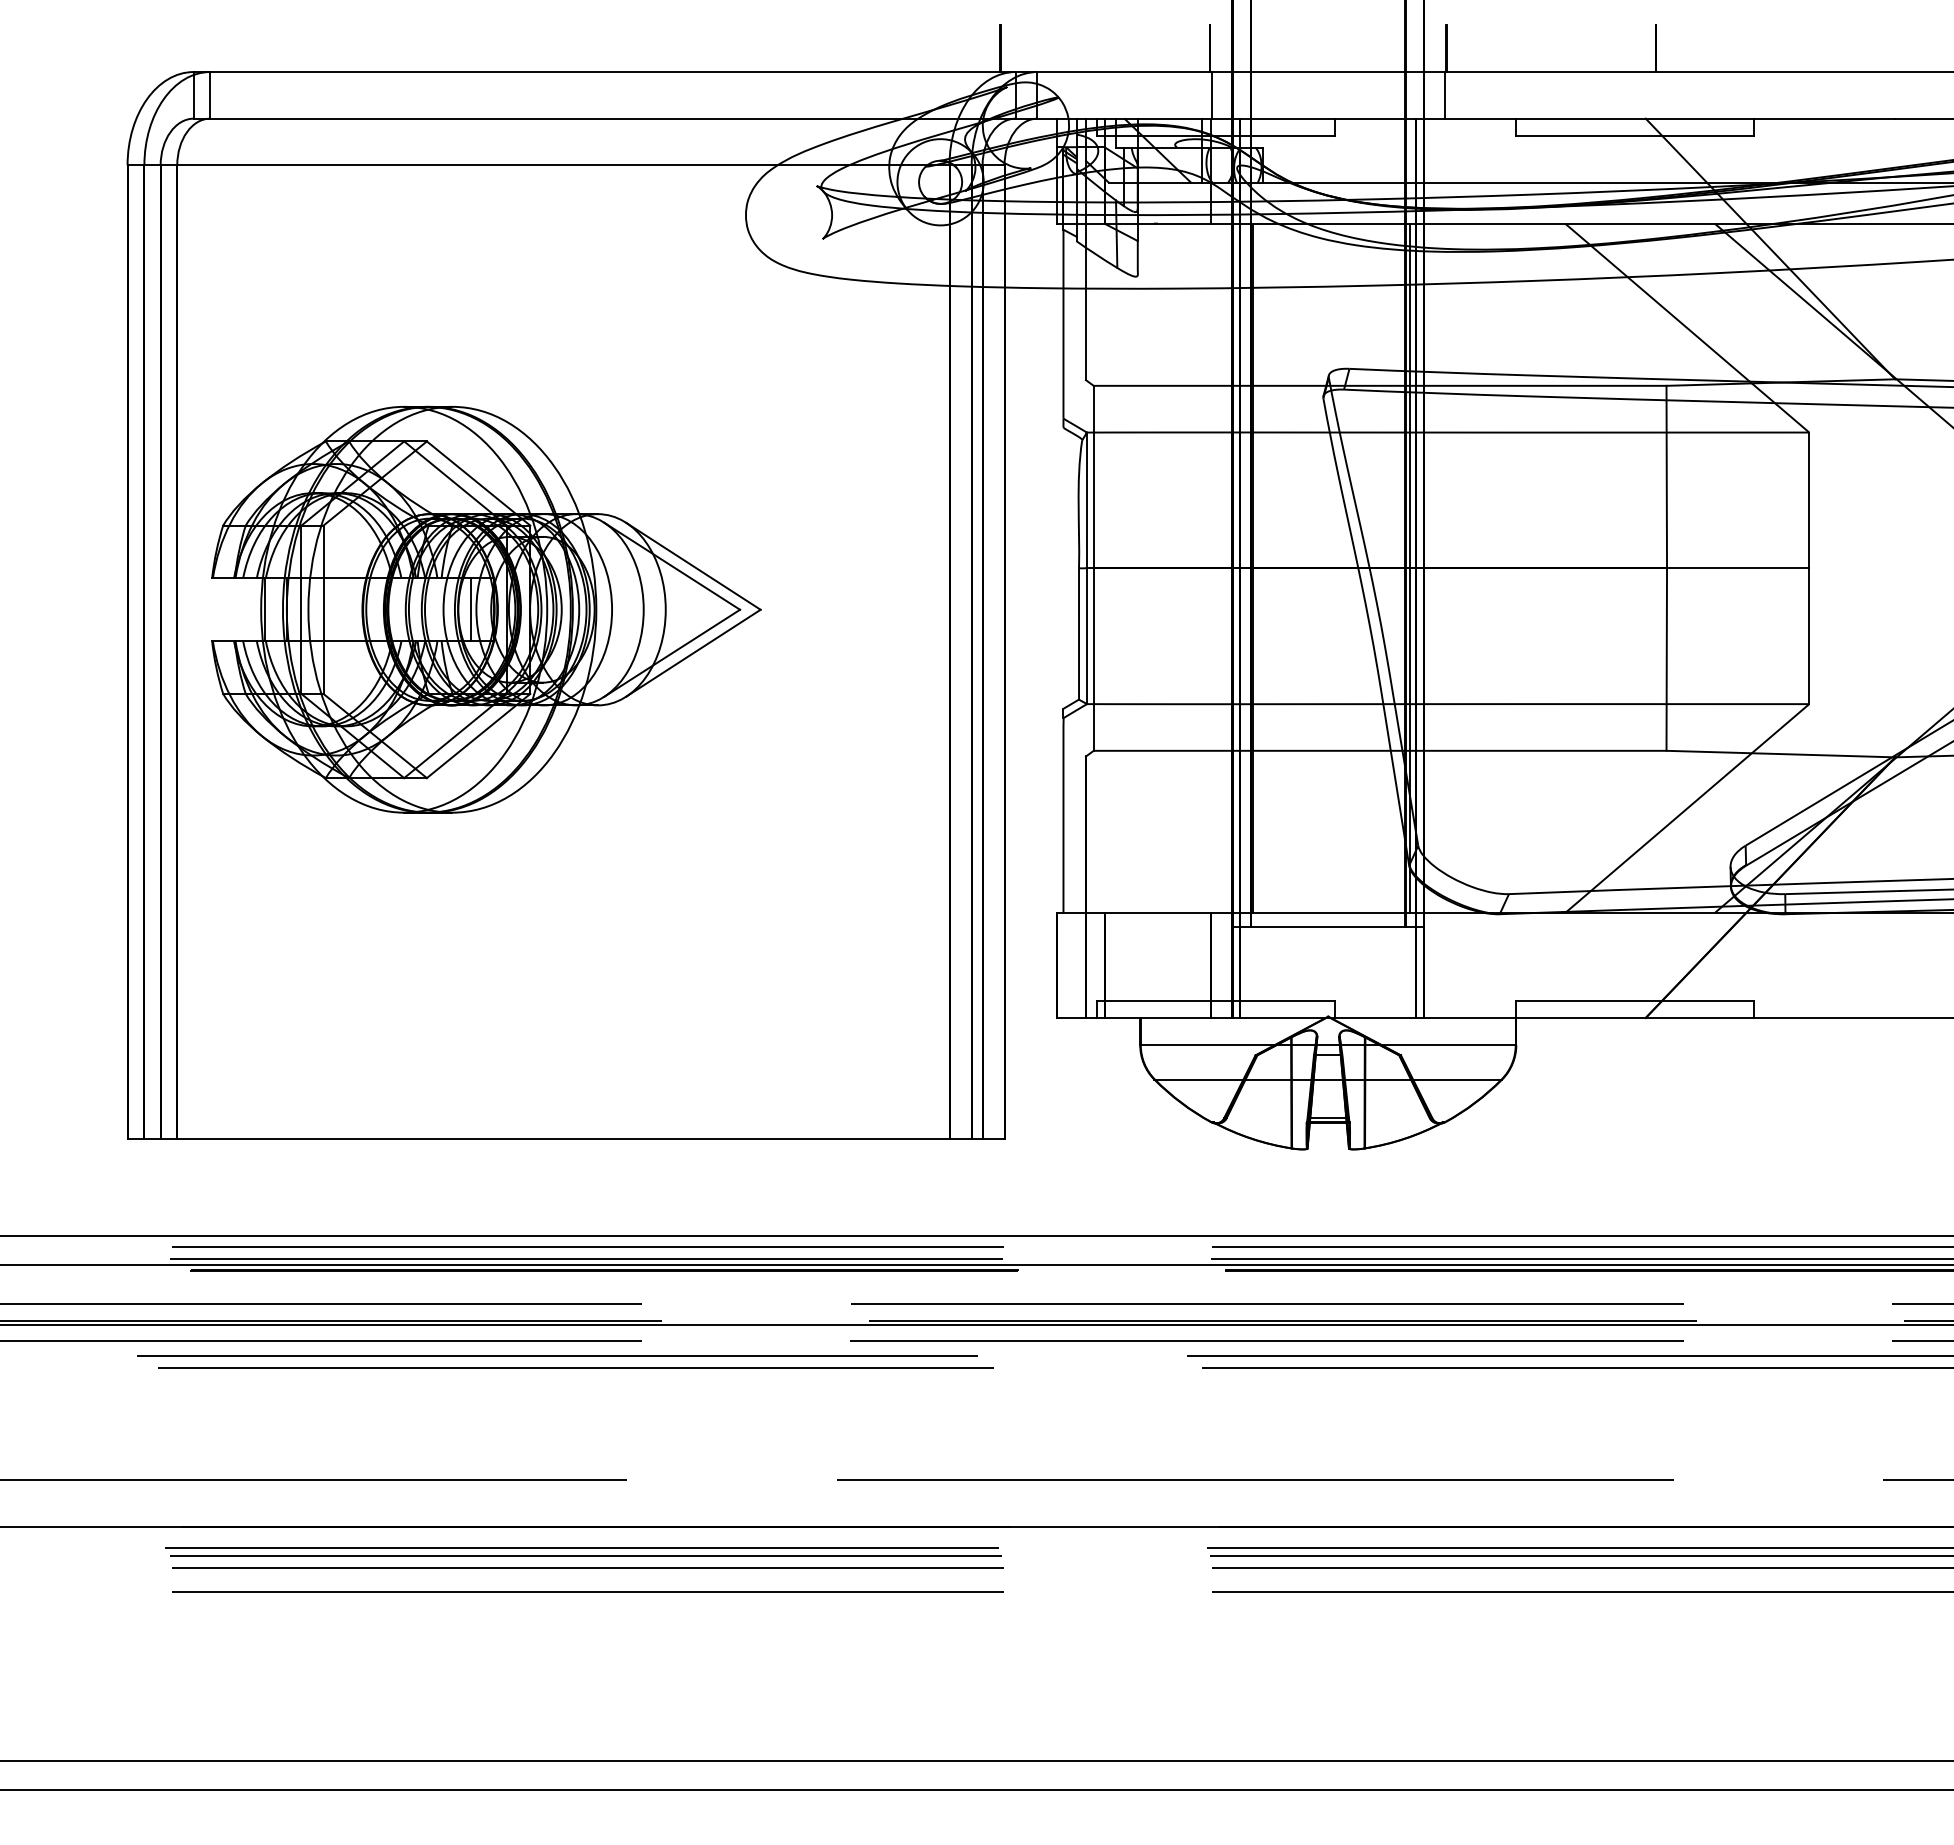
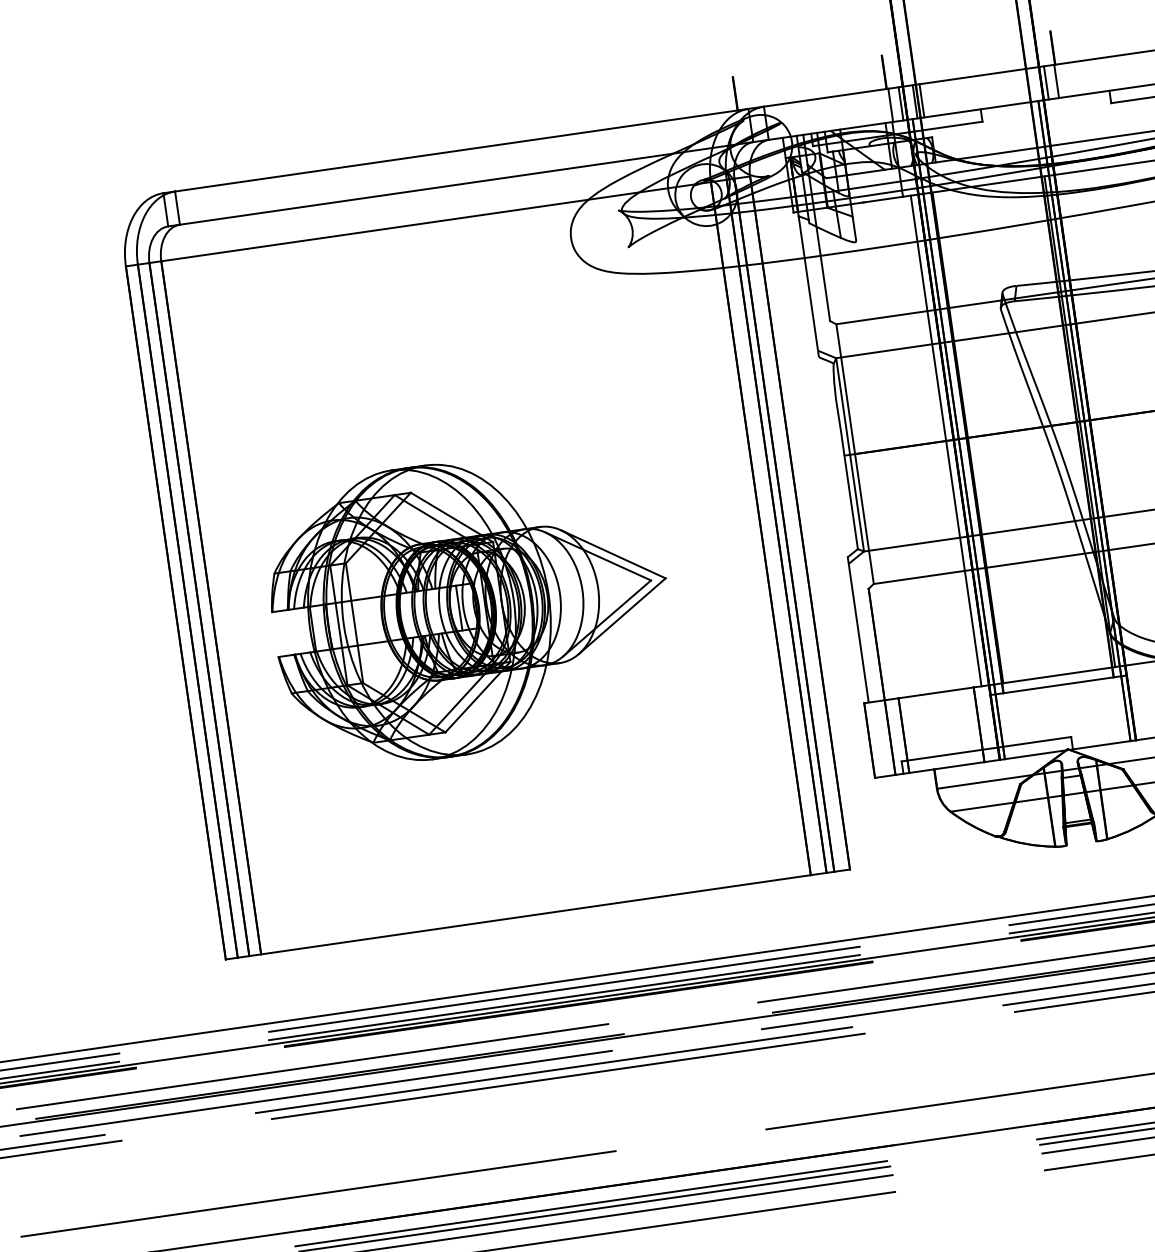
line: (1226, 95) -> (900, 103), added
line: (1246, 95) -> (915, 101), added
line: (1256, 95) -> (922, 100), added
line: (1430, 95) -> (1046, 83), added
line: (1221, 568) -> (945, 441), added
part: (486, 609) -> (470, 606), moved

